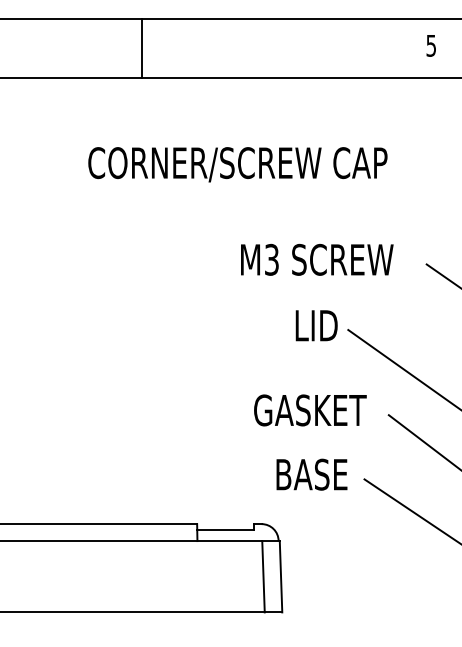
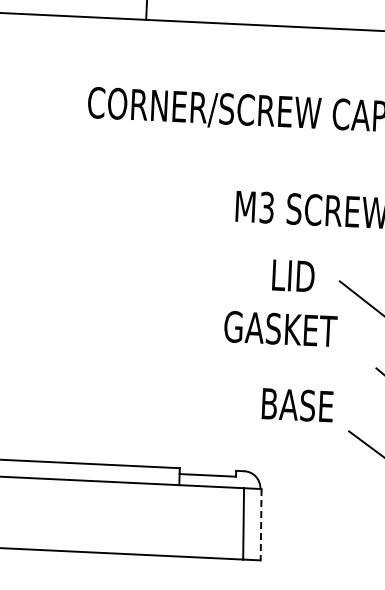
text: (316, 325) -> (293, 275), moved
text: (310, 410) -> (280, 329), moved
text: (311, 474) -> (297, 405), moved
line: (281, 576) -> (261, 524), solid -> dashed

